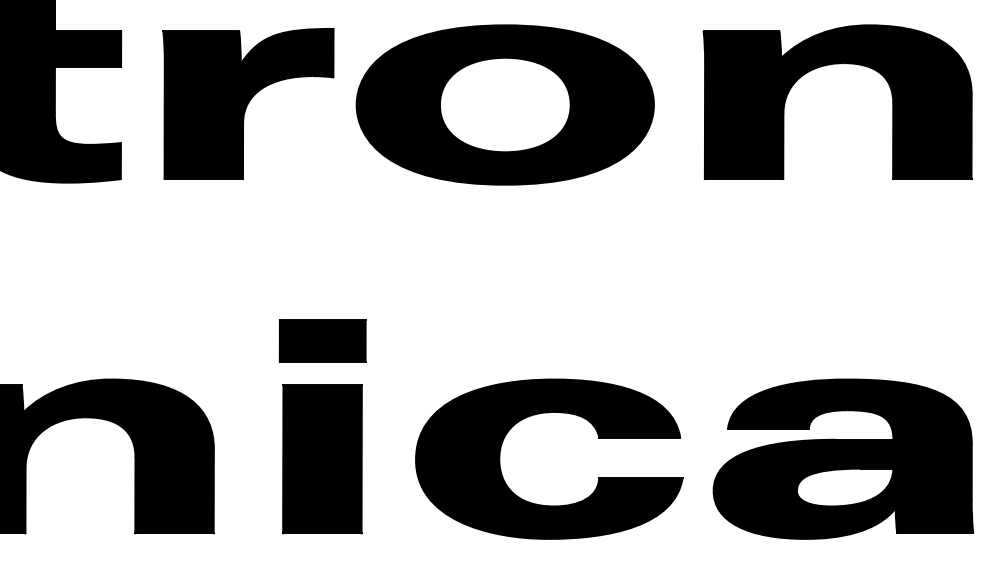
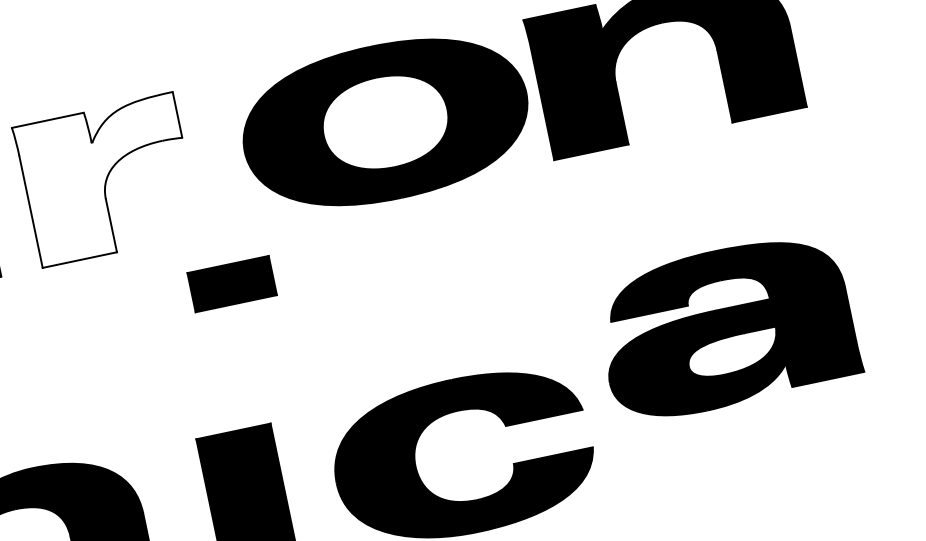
fill: (248, 103) -> (107, 179), removed
part: (504, 104) -> (384, 122), moved
part: (322, 340) -> (231, 283), moved
part: (843, 458) -> (726, 326), moved

